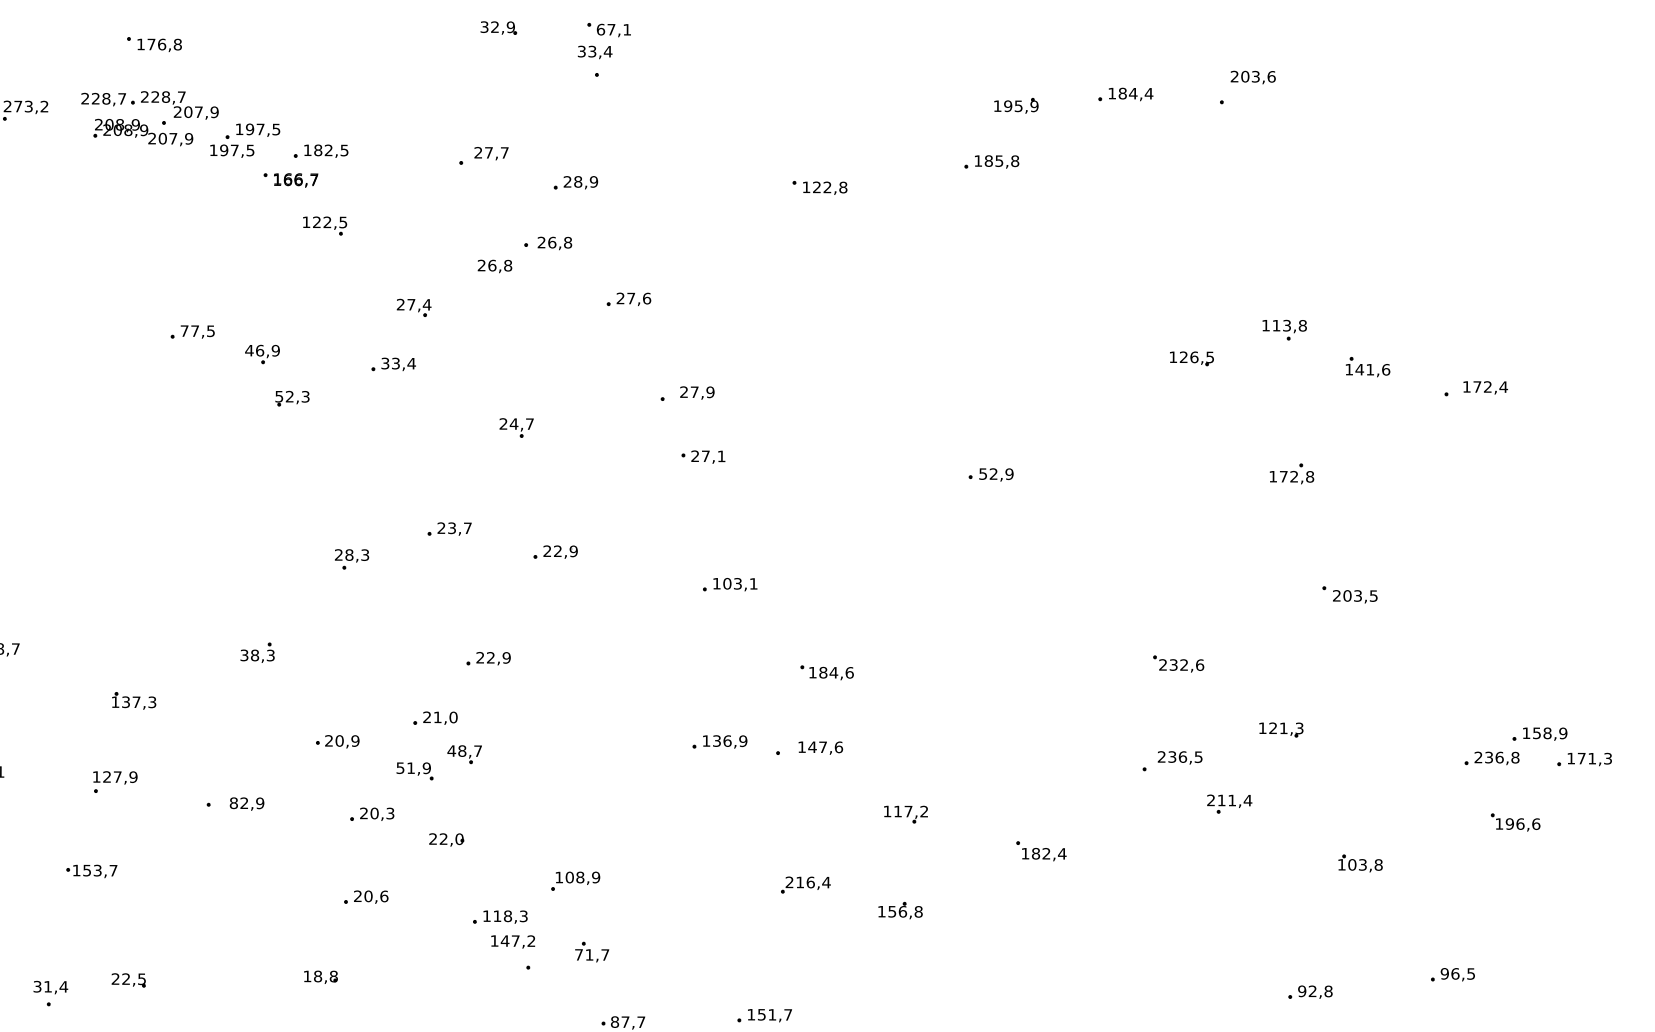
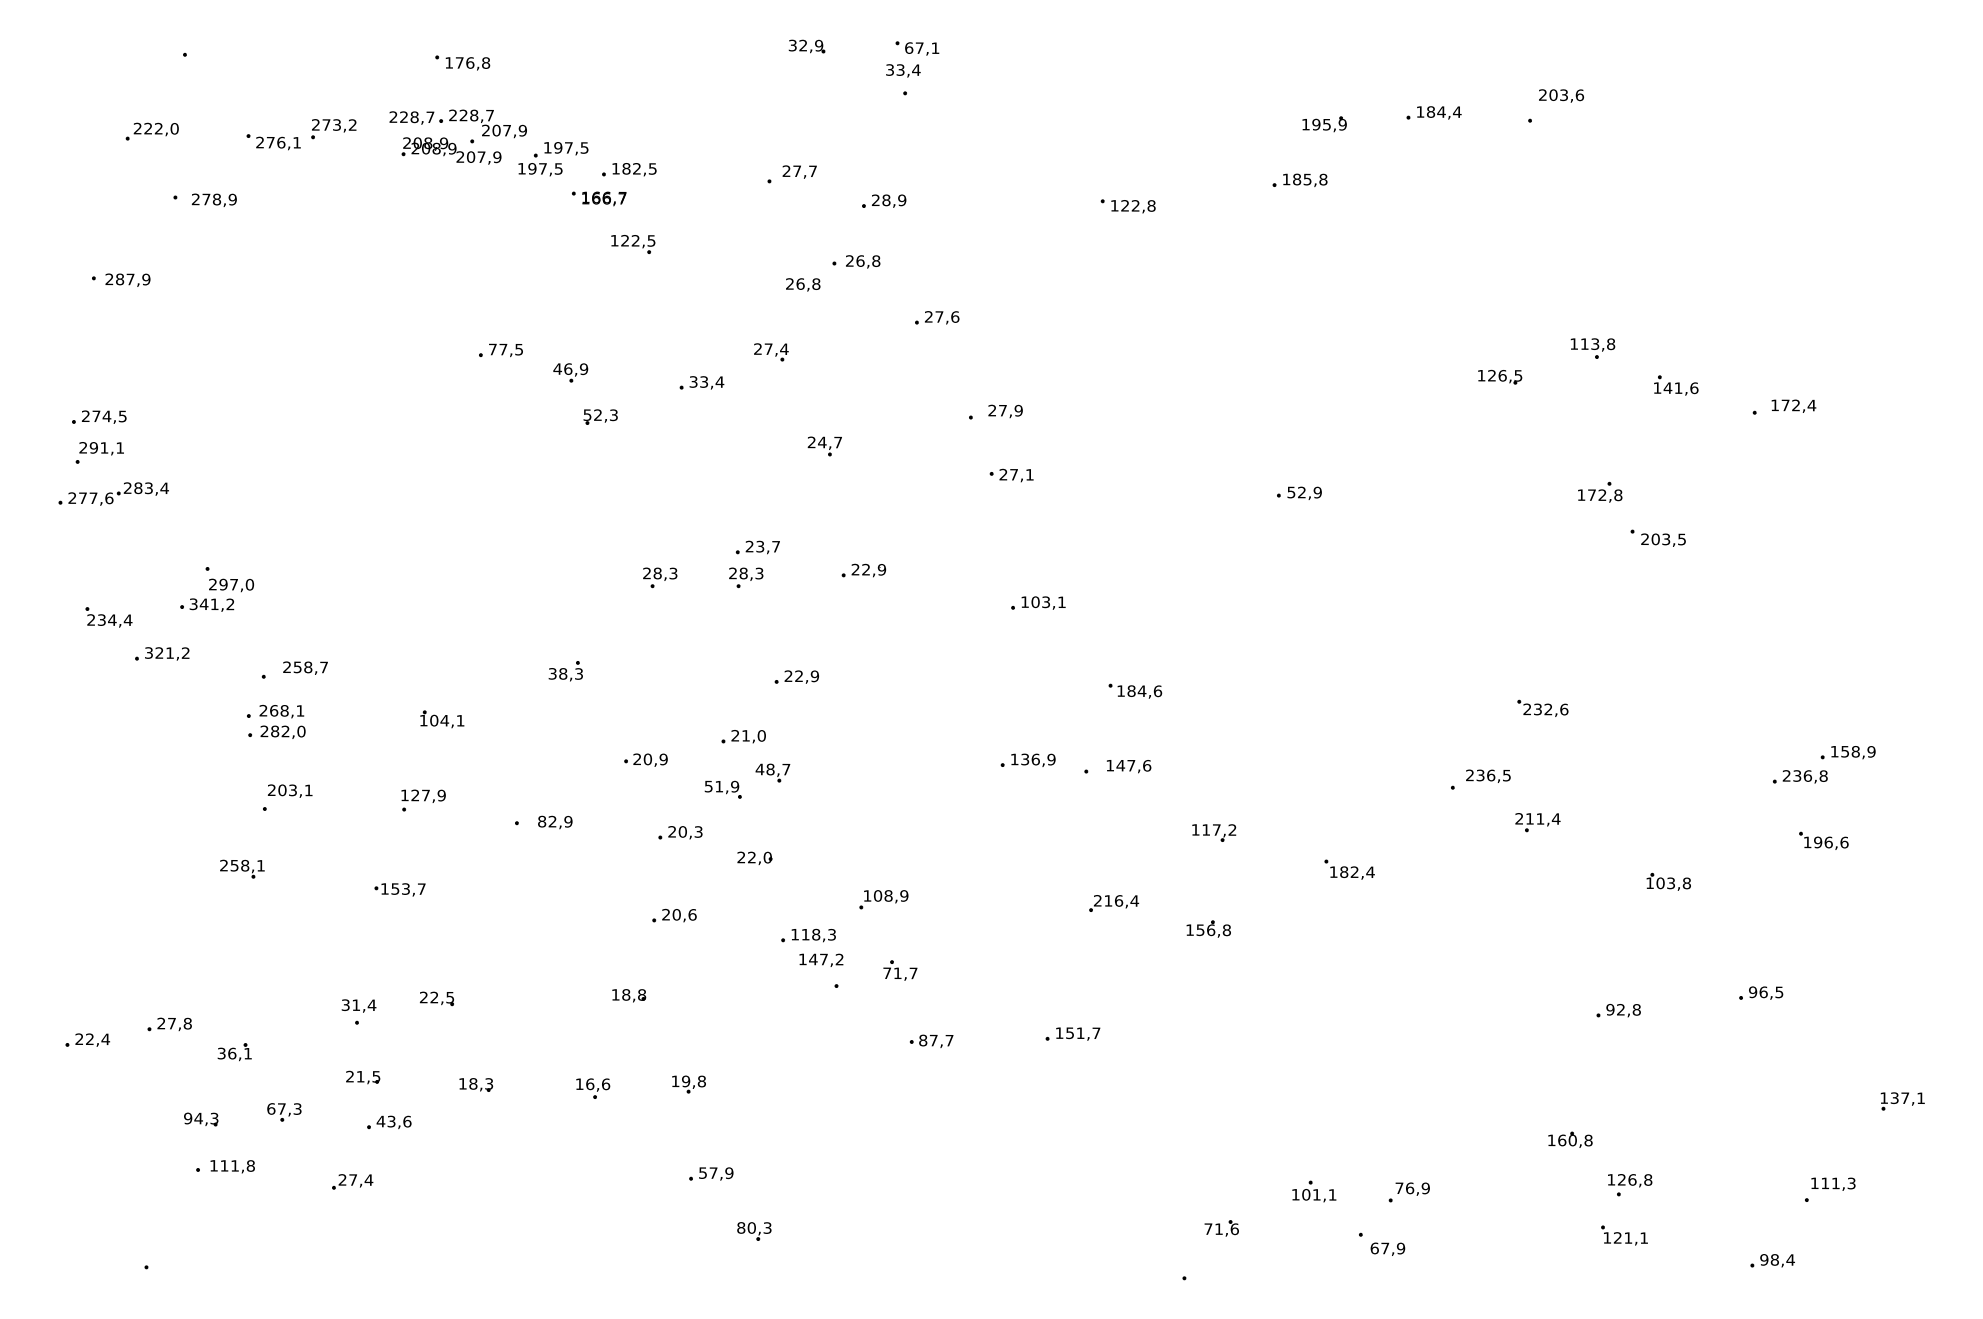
part: (414, 308) -> (771, 352), moved
part: (438, 559) -> (746, 577), added
part: (1349, 594) -> (1657, 537), moved
part: (1178, 663) -> (1542, 707), moved
text: (139, 702) -> (447, 720), 137,3 -> 104,1
part: (1281, 730) -> (1589, 748), removed
part: (1584, 759) -> (1892, 777), removed

